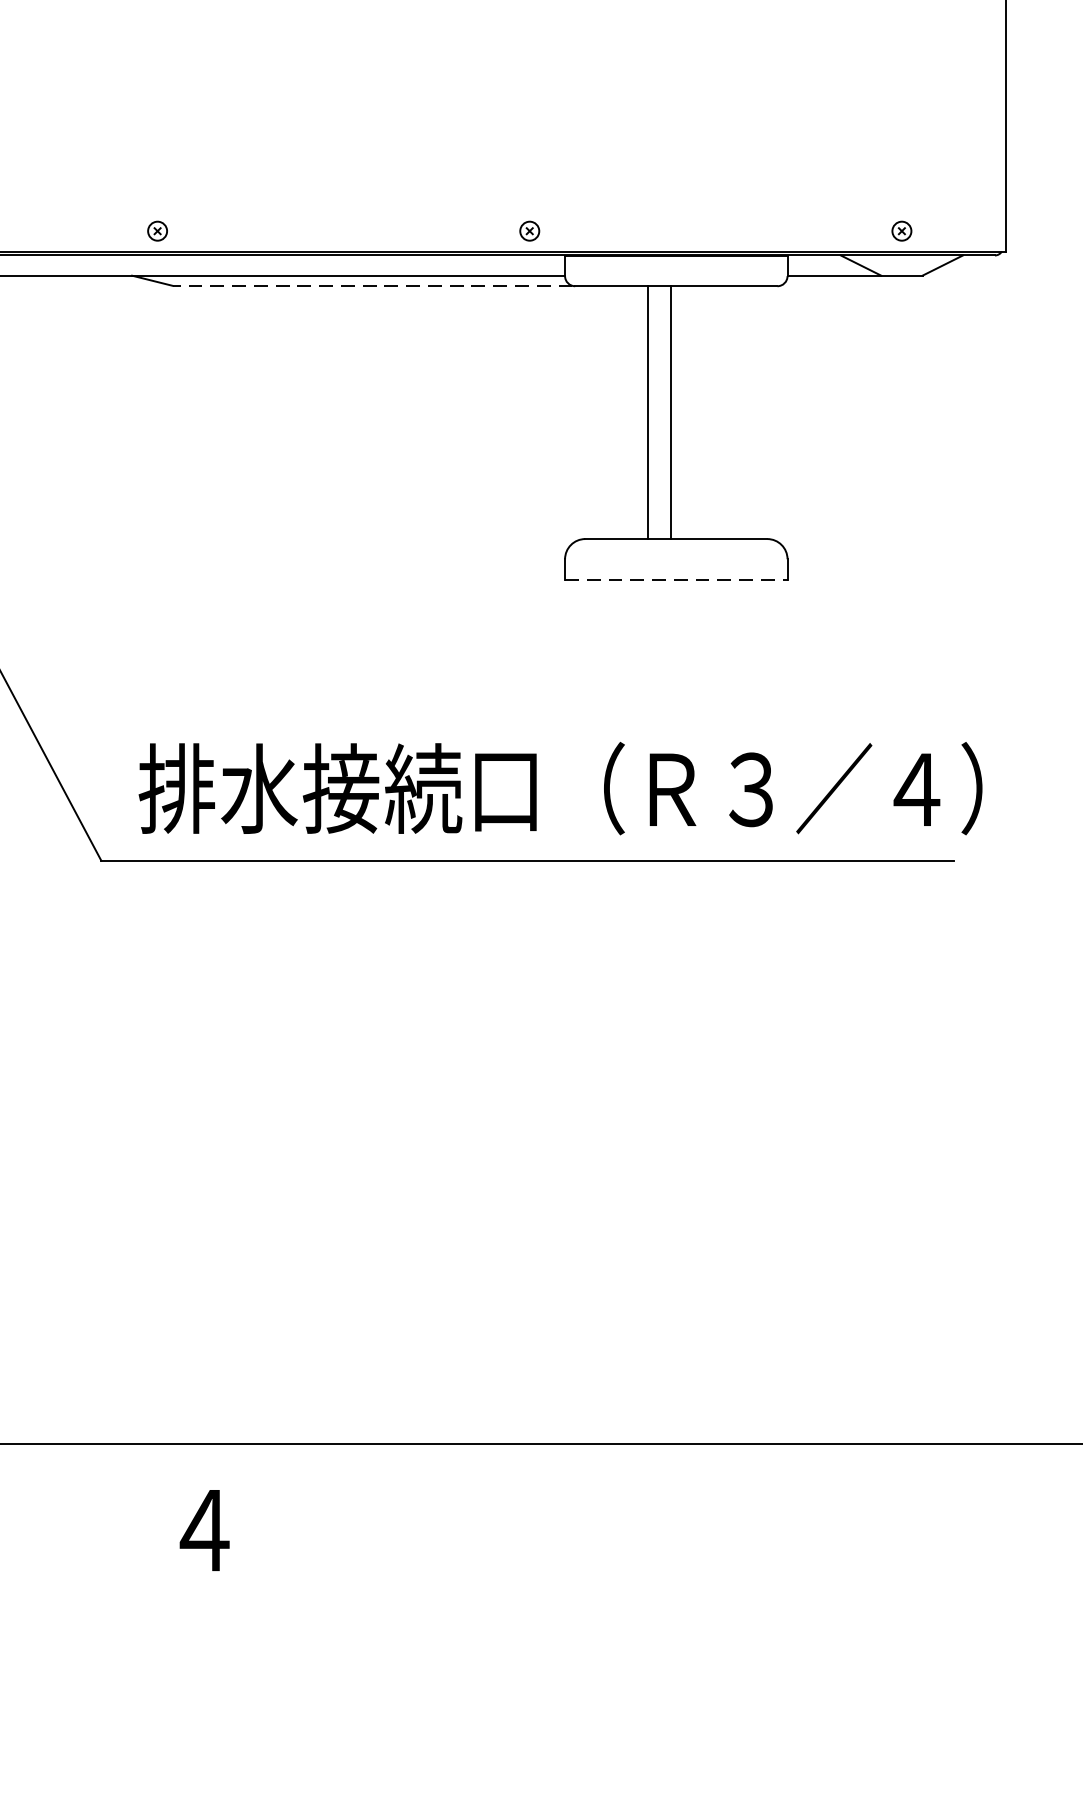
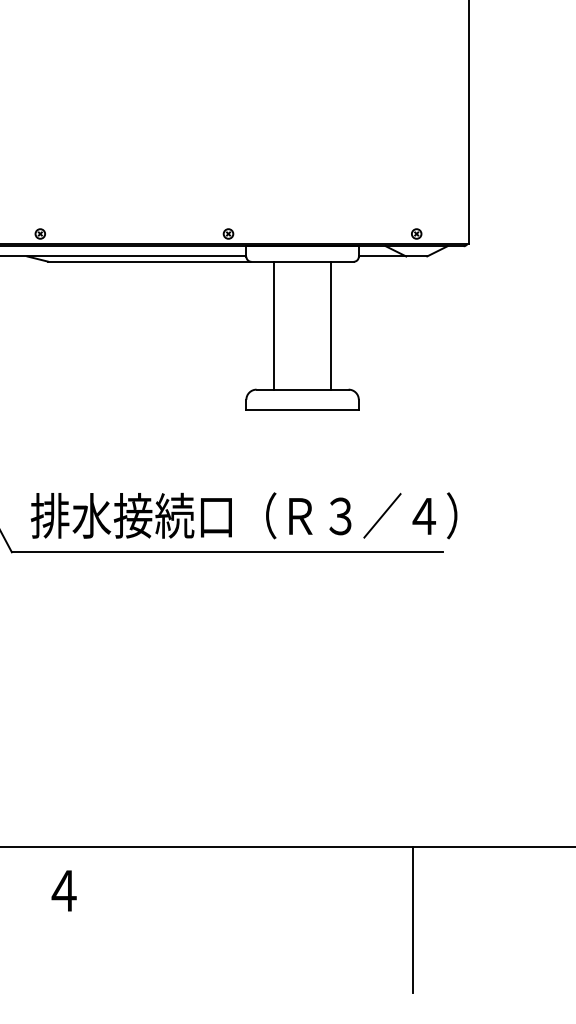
line: (371, 285) -> (148, 261), dashed -> solid
line: (648, 412) -> (331, 325), moved
line: (670, 412) -> (273, 325), moved
line: (678, 580) -> (303, 410), dashed -> solid
line: (893, 1588) -> (412, 920), added

